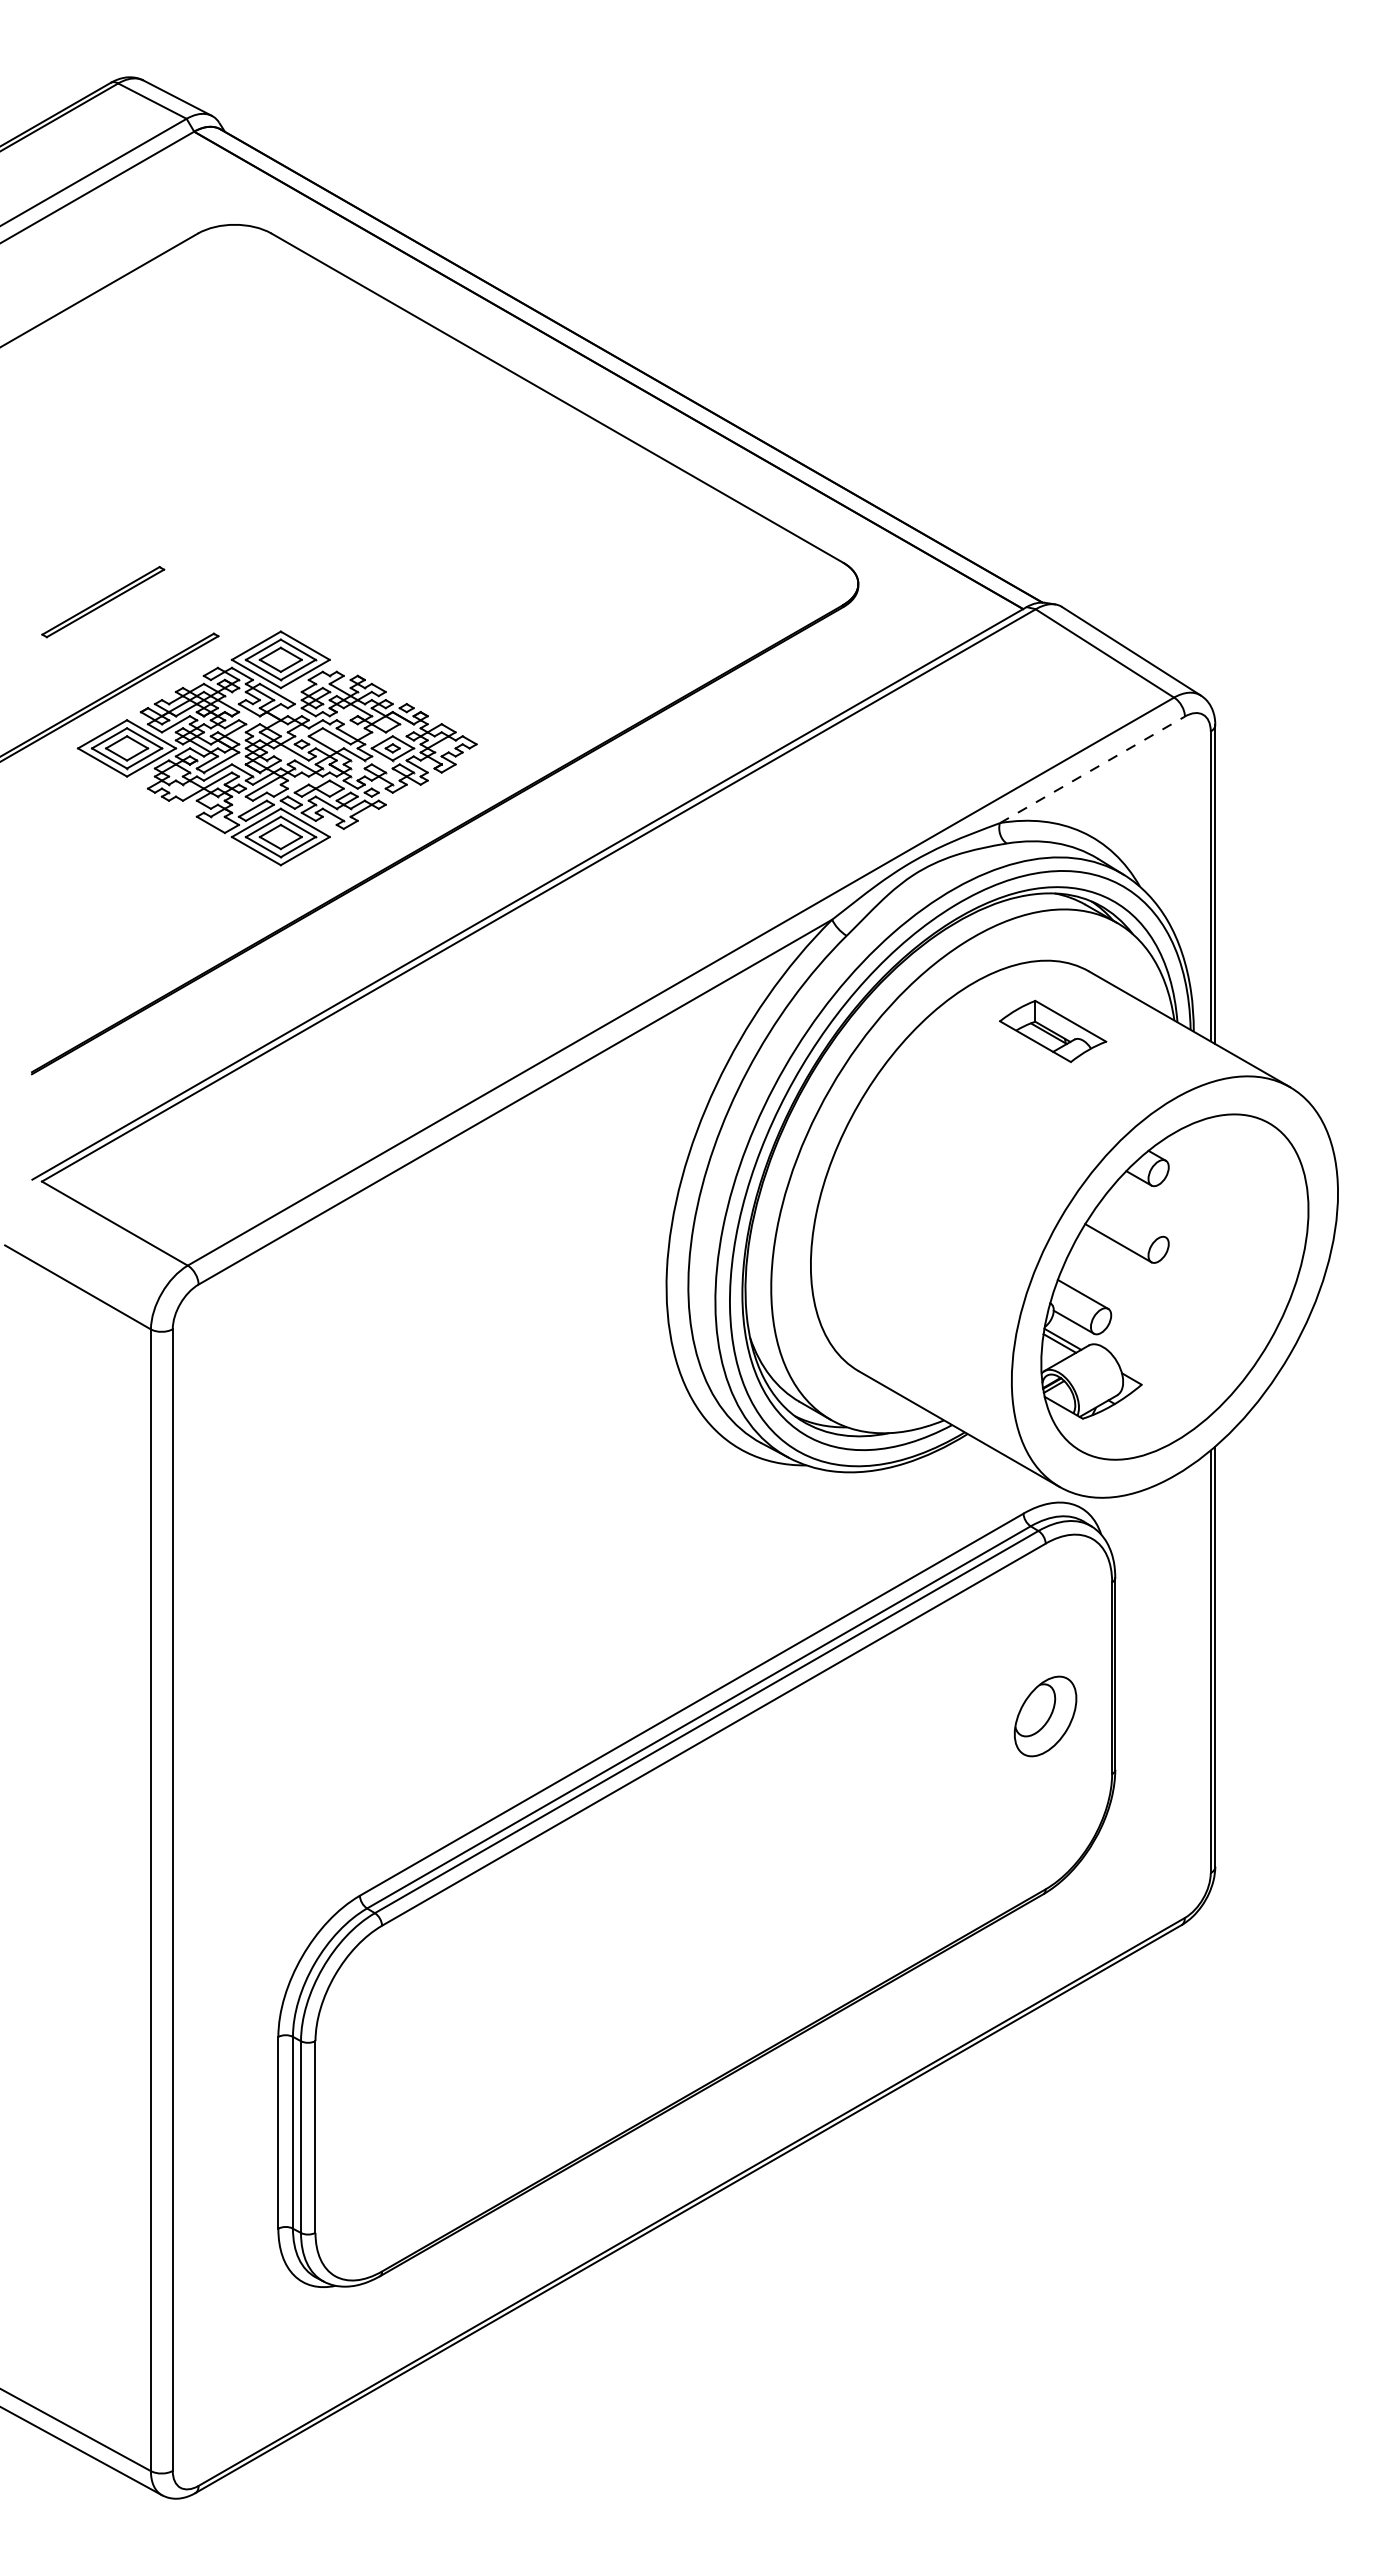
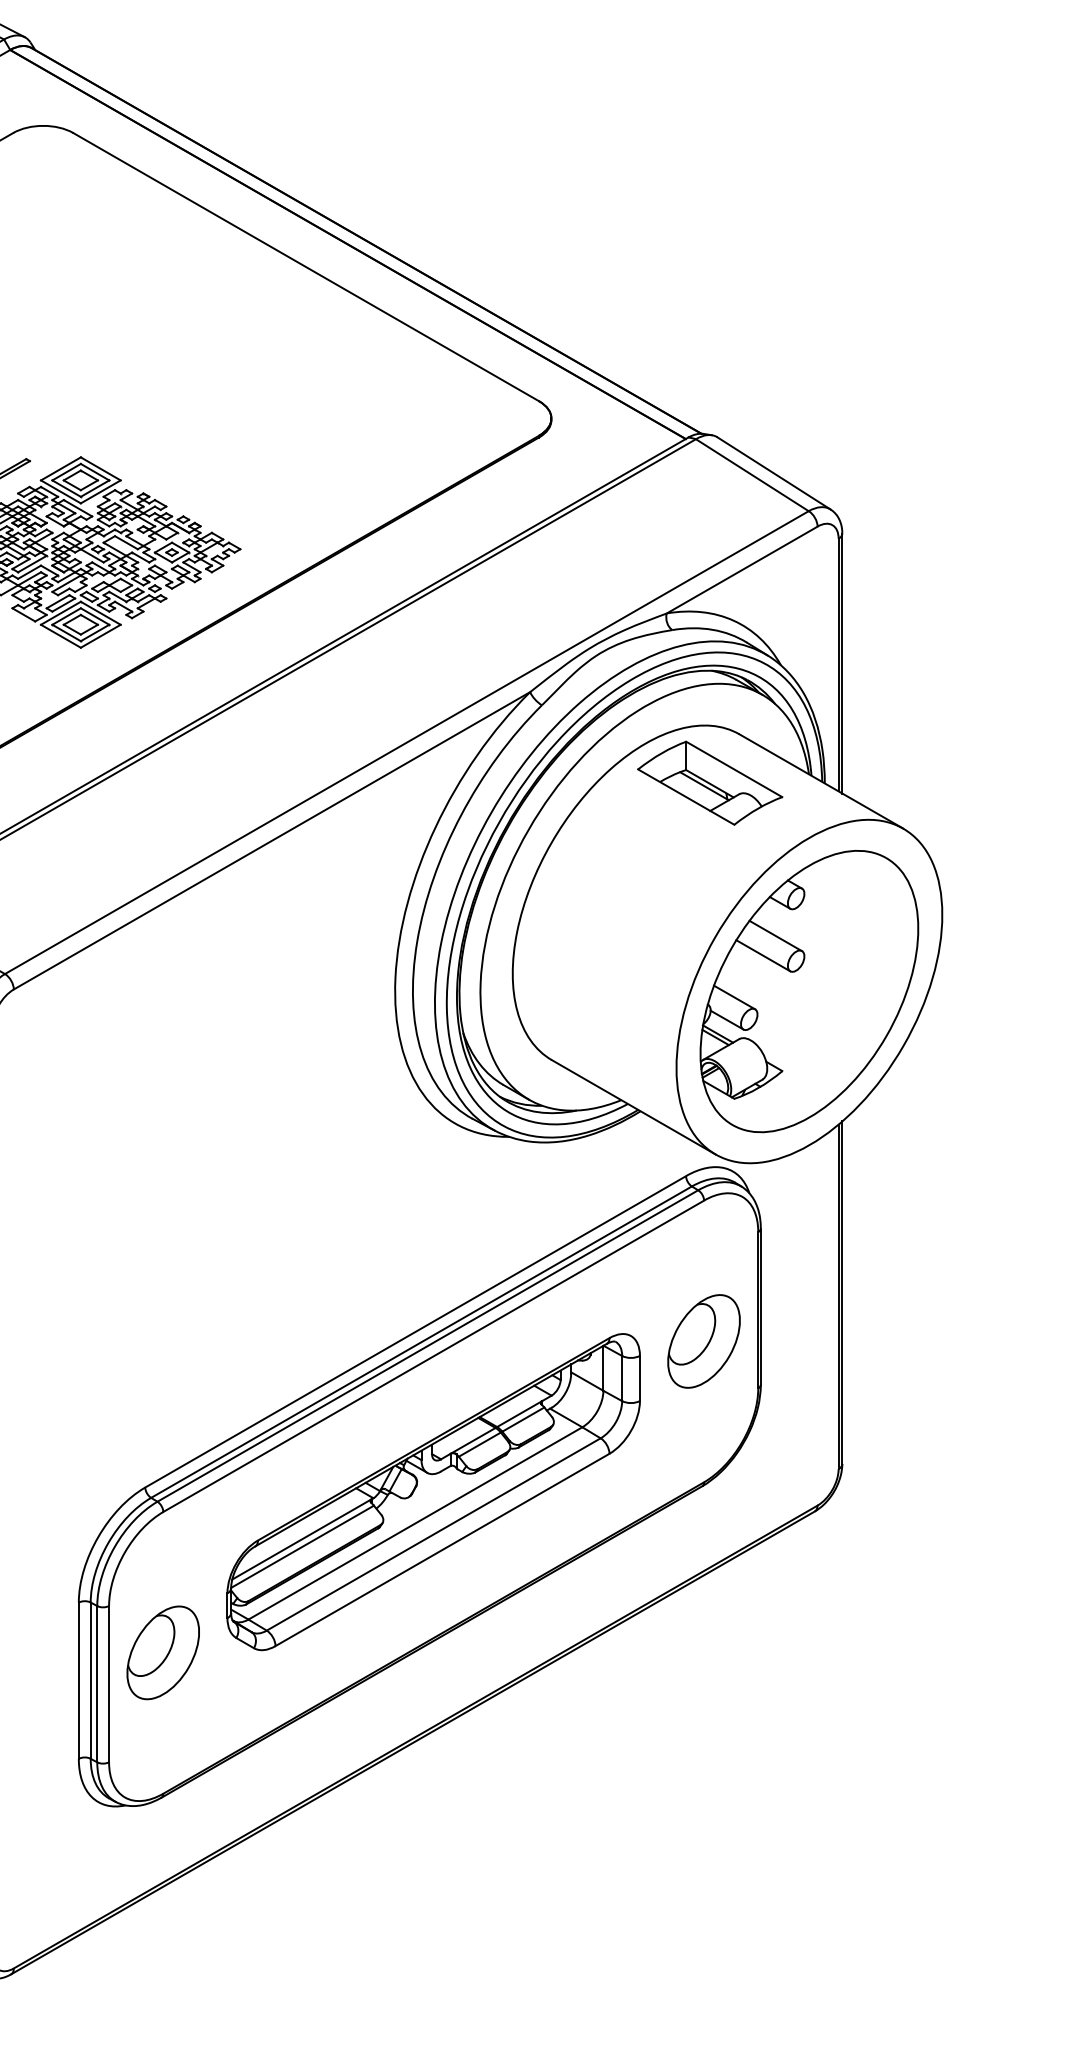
line: (1092, 769) -> (742, 569), dashed -> solid
part: (1052, 1031) -> (709, 783), size x1.67
line: (1133, 1218) -> (775, 935), added
part: (1045, 1716) -> (703, 1341), size x1.43
part: (713, 1901) -> (433, 1492), added
part: (381, 2098) -> (162, 1652), added

